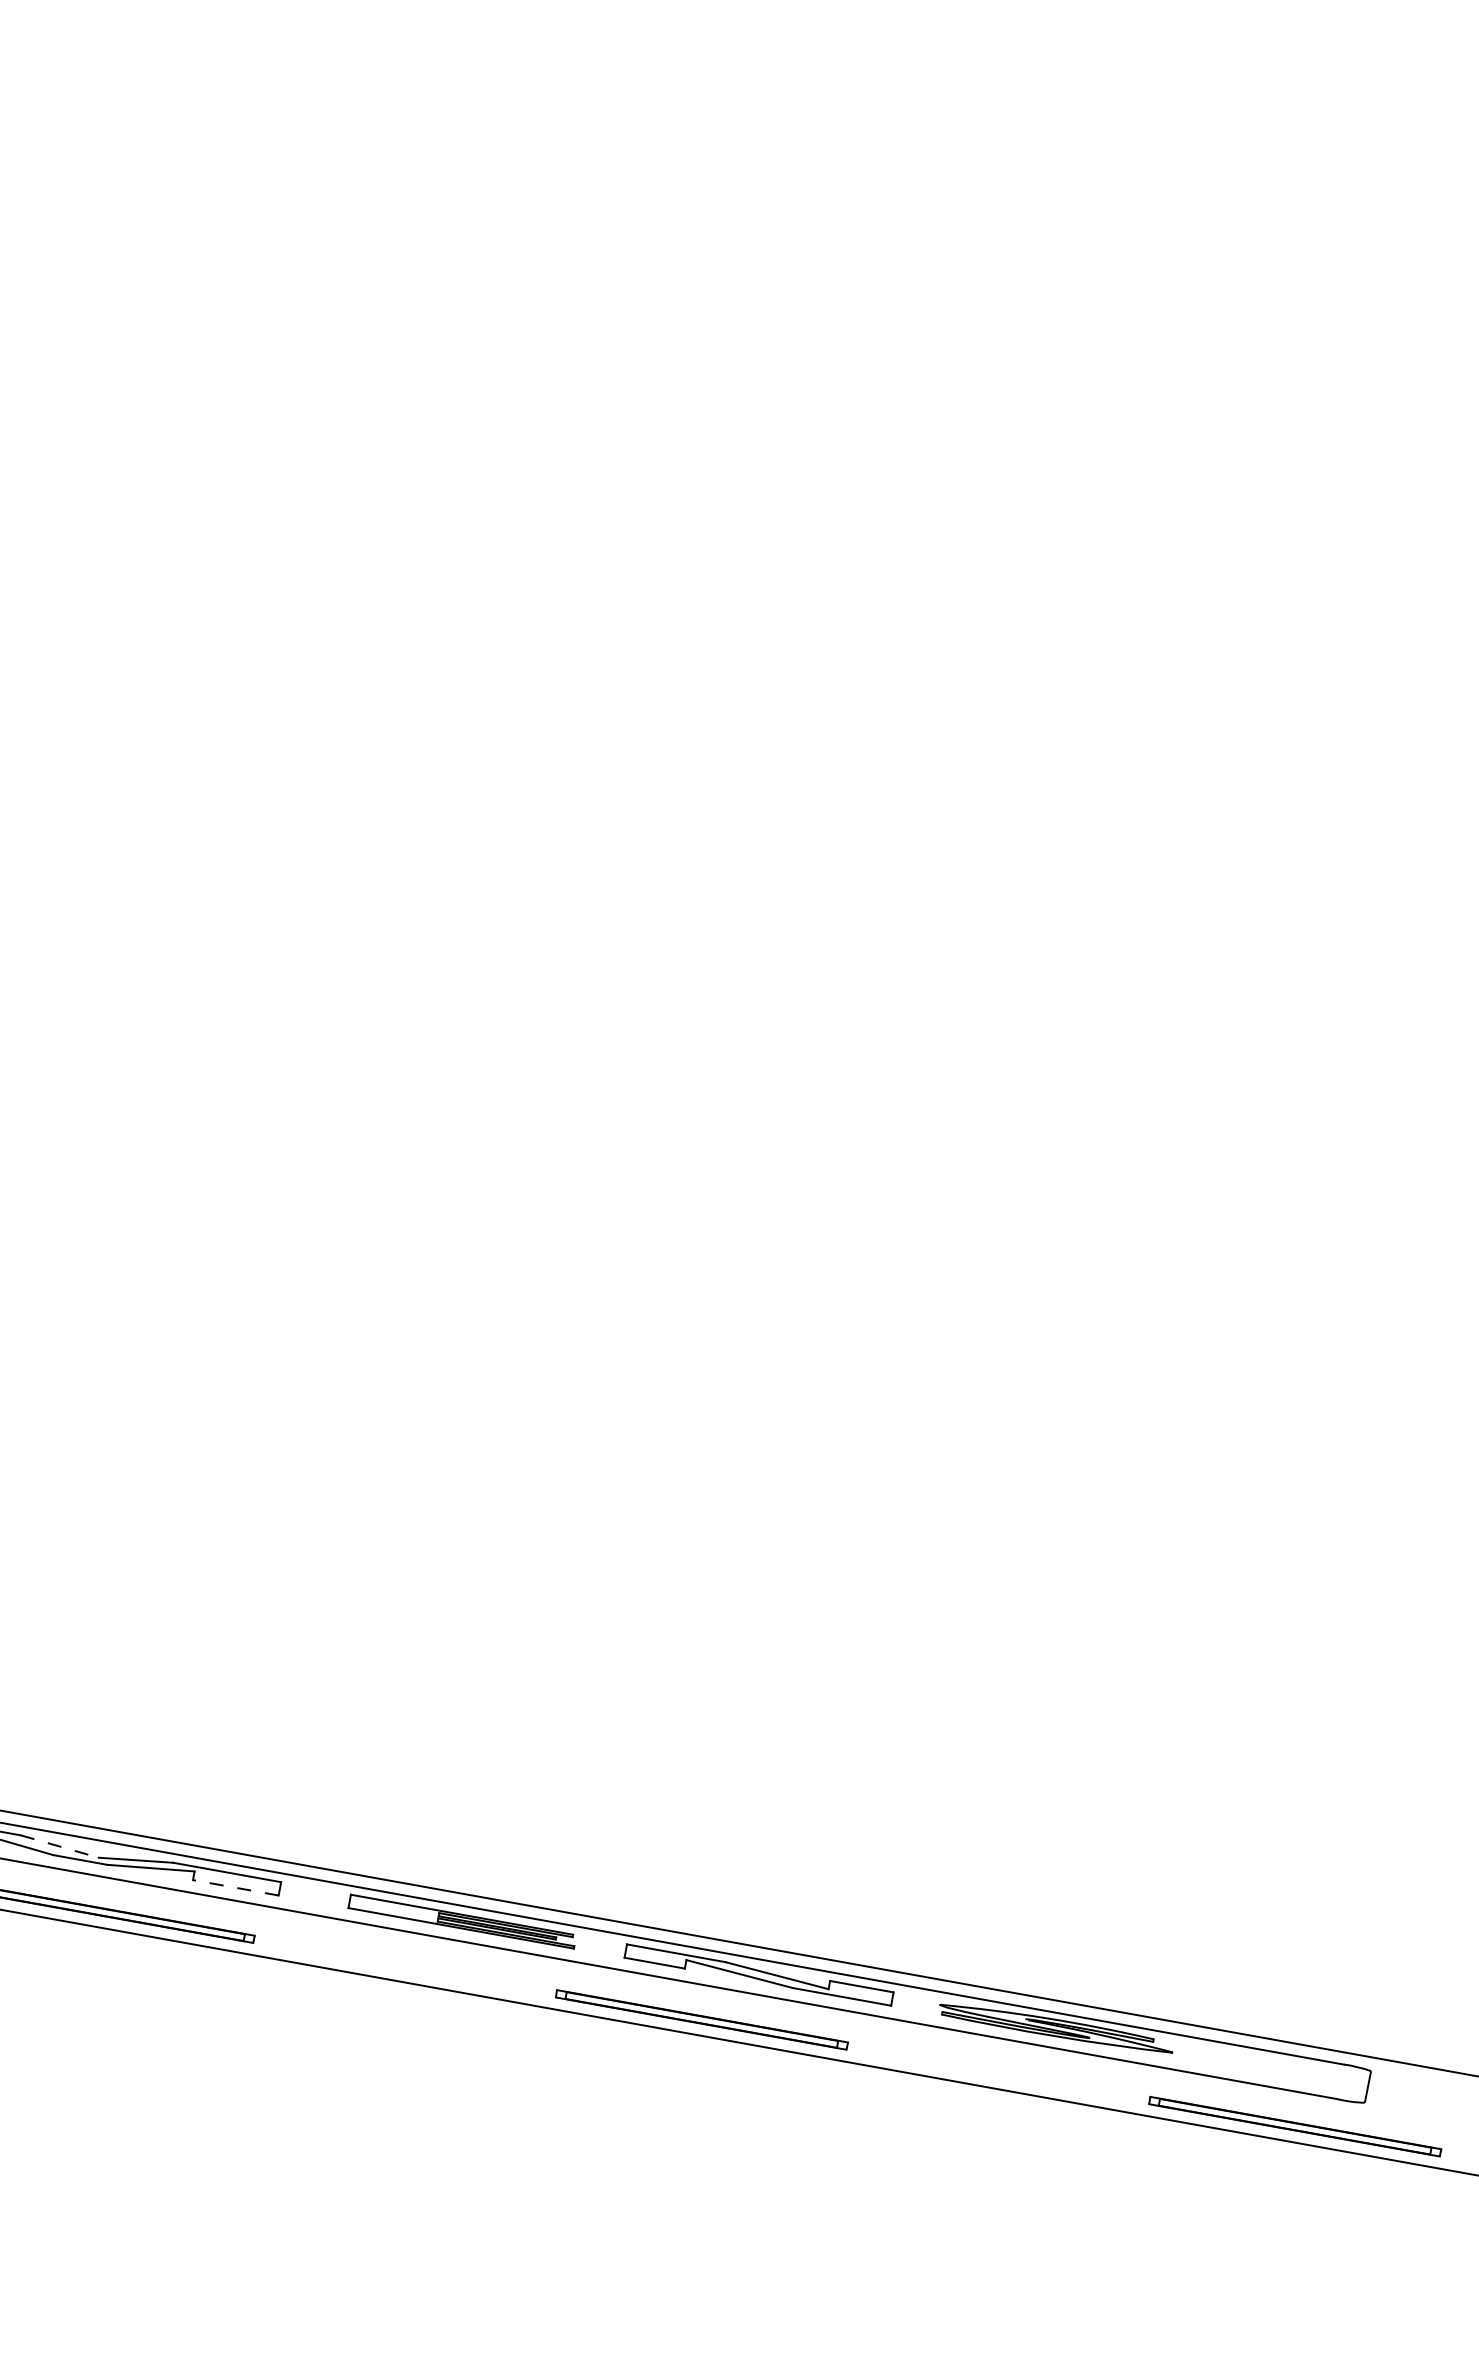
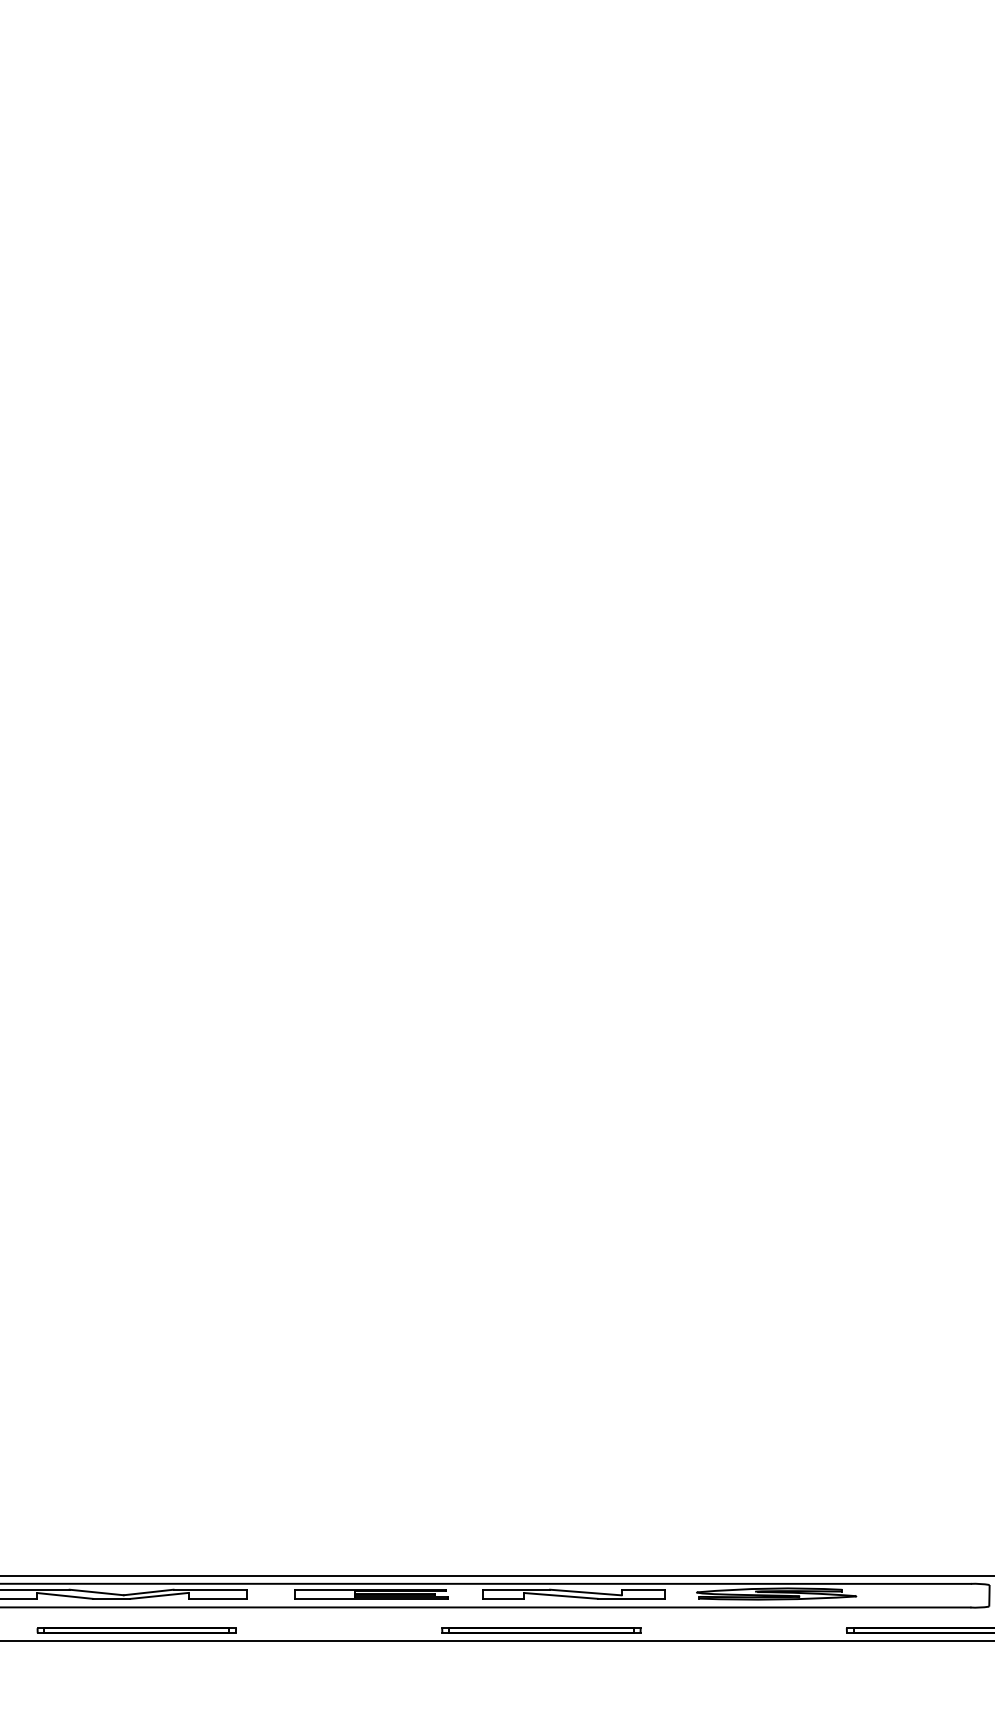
line: (61, 1846) -> (97, 1592), dashed -> solid
line: (235, 1887) -> (217, 1598), dashed -> solid

